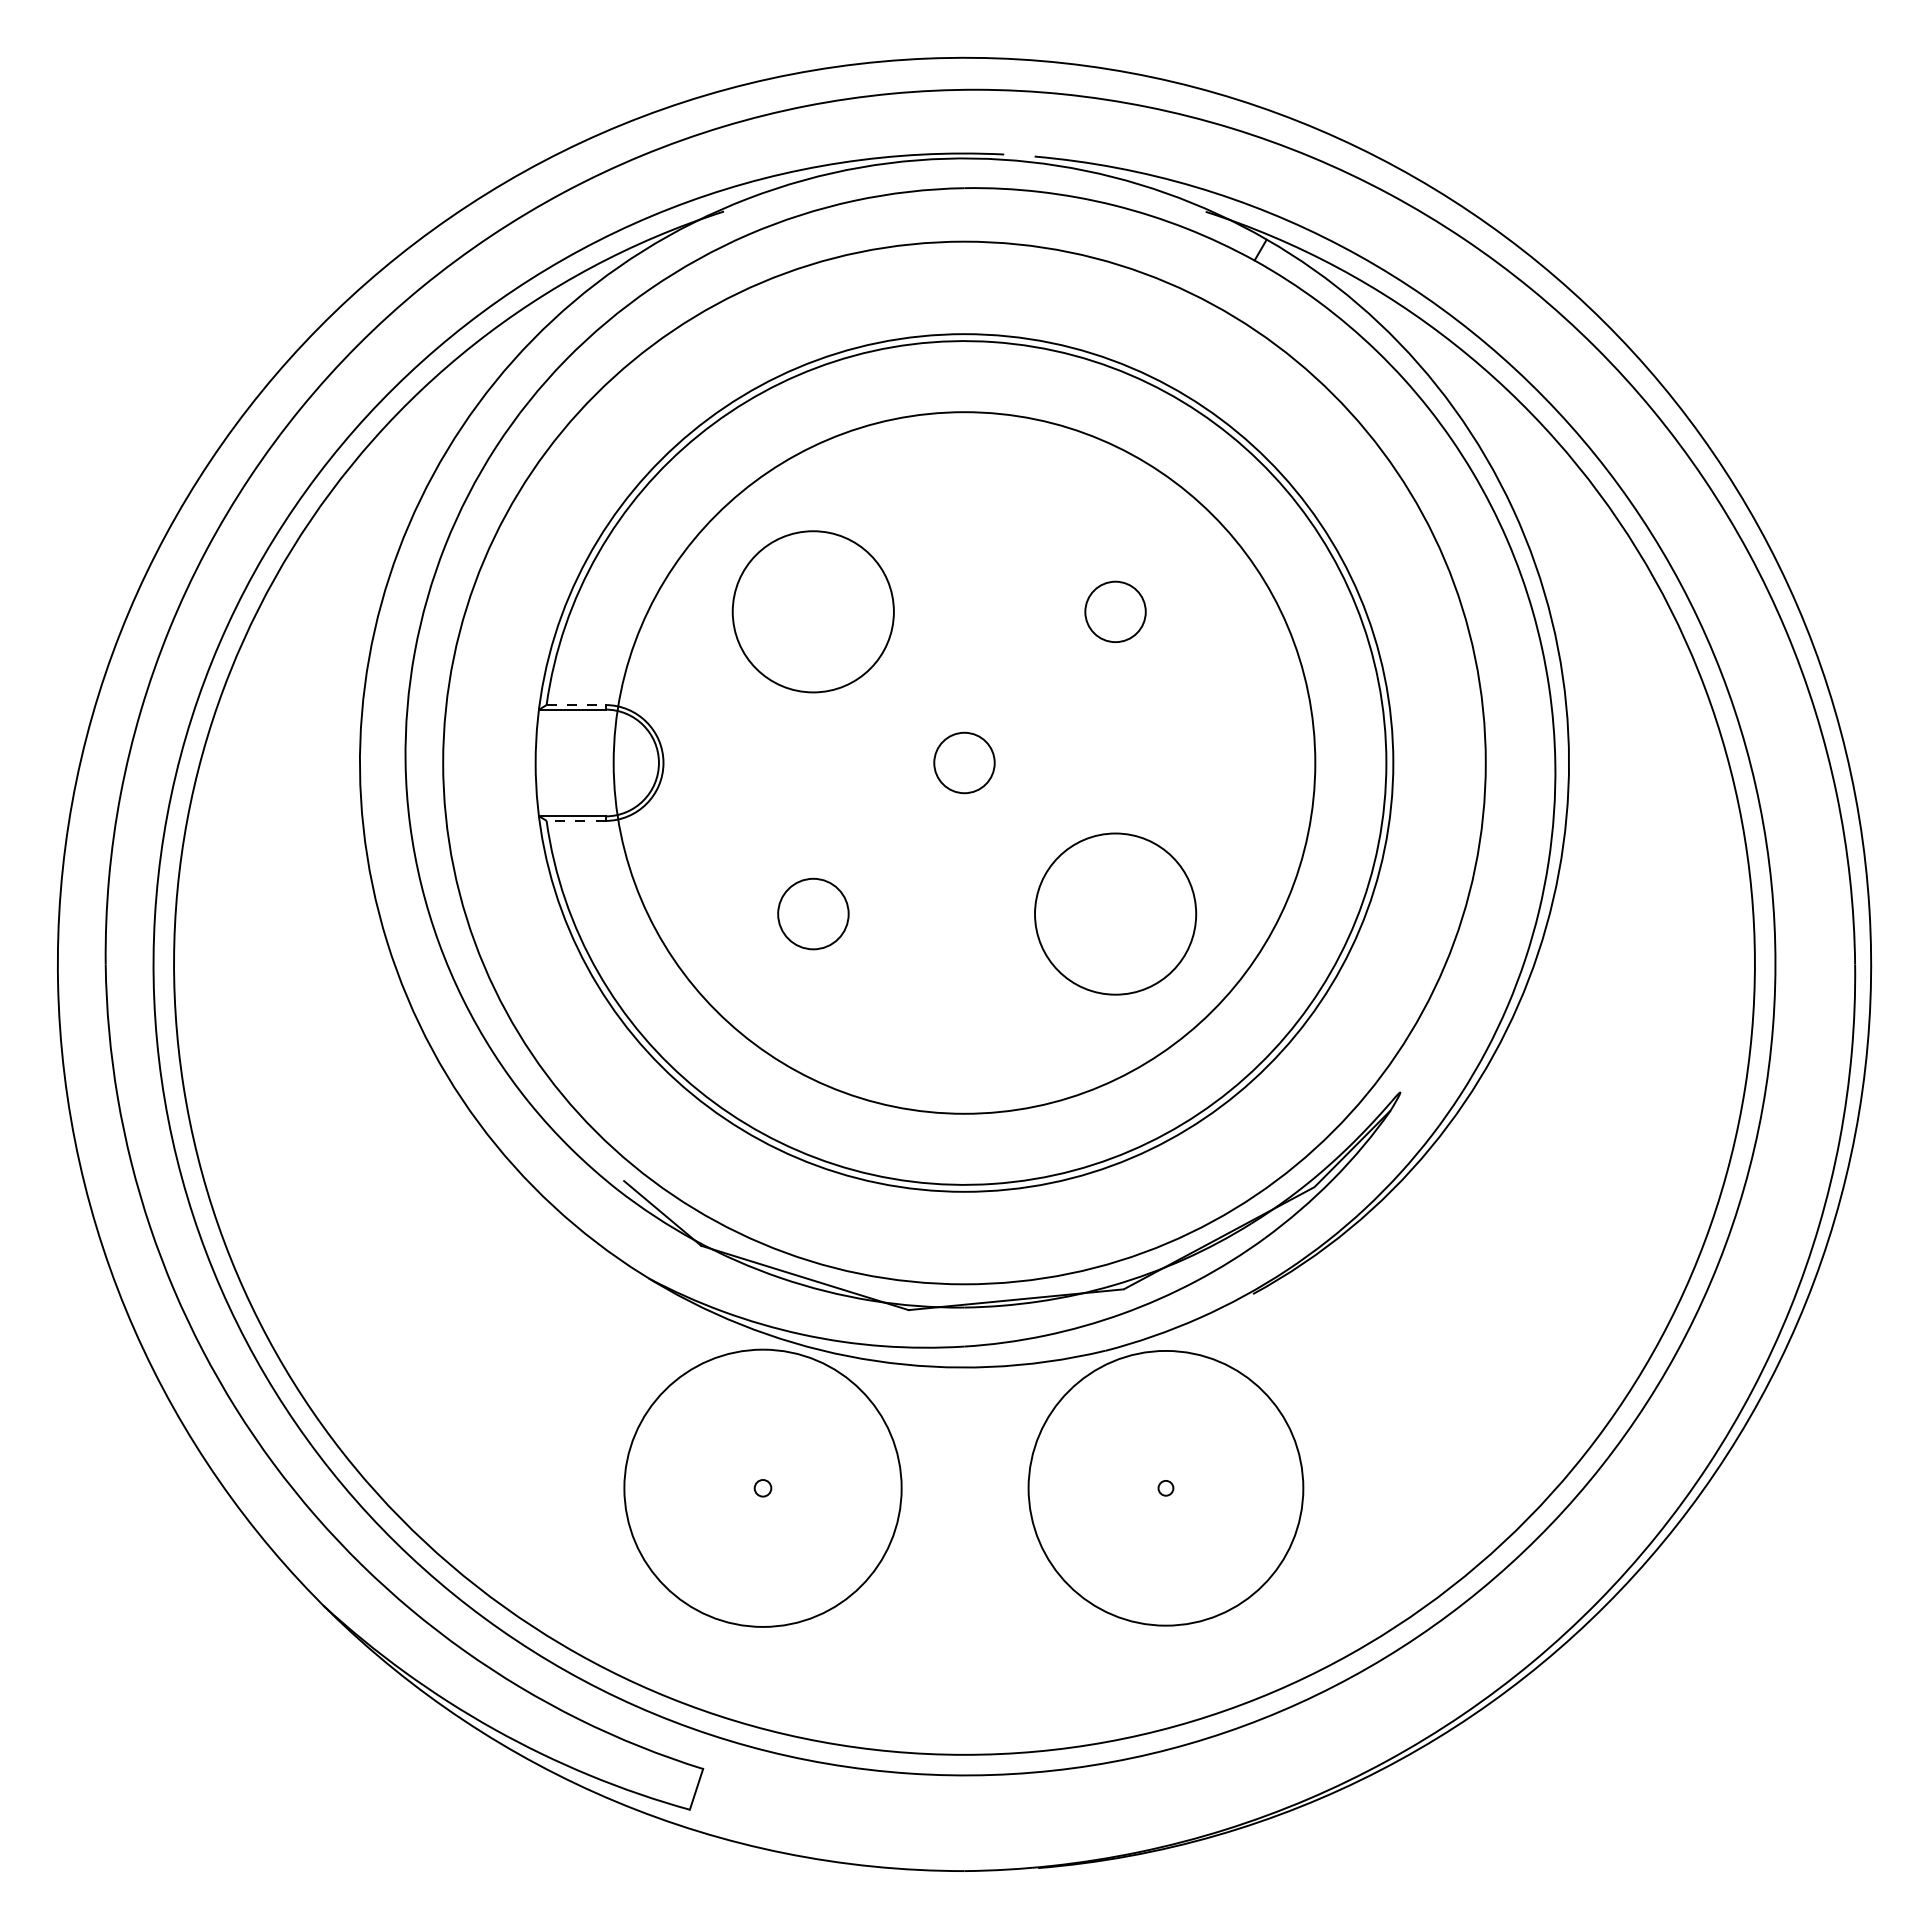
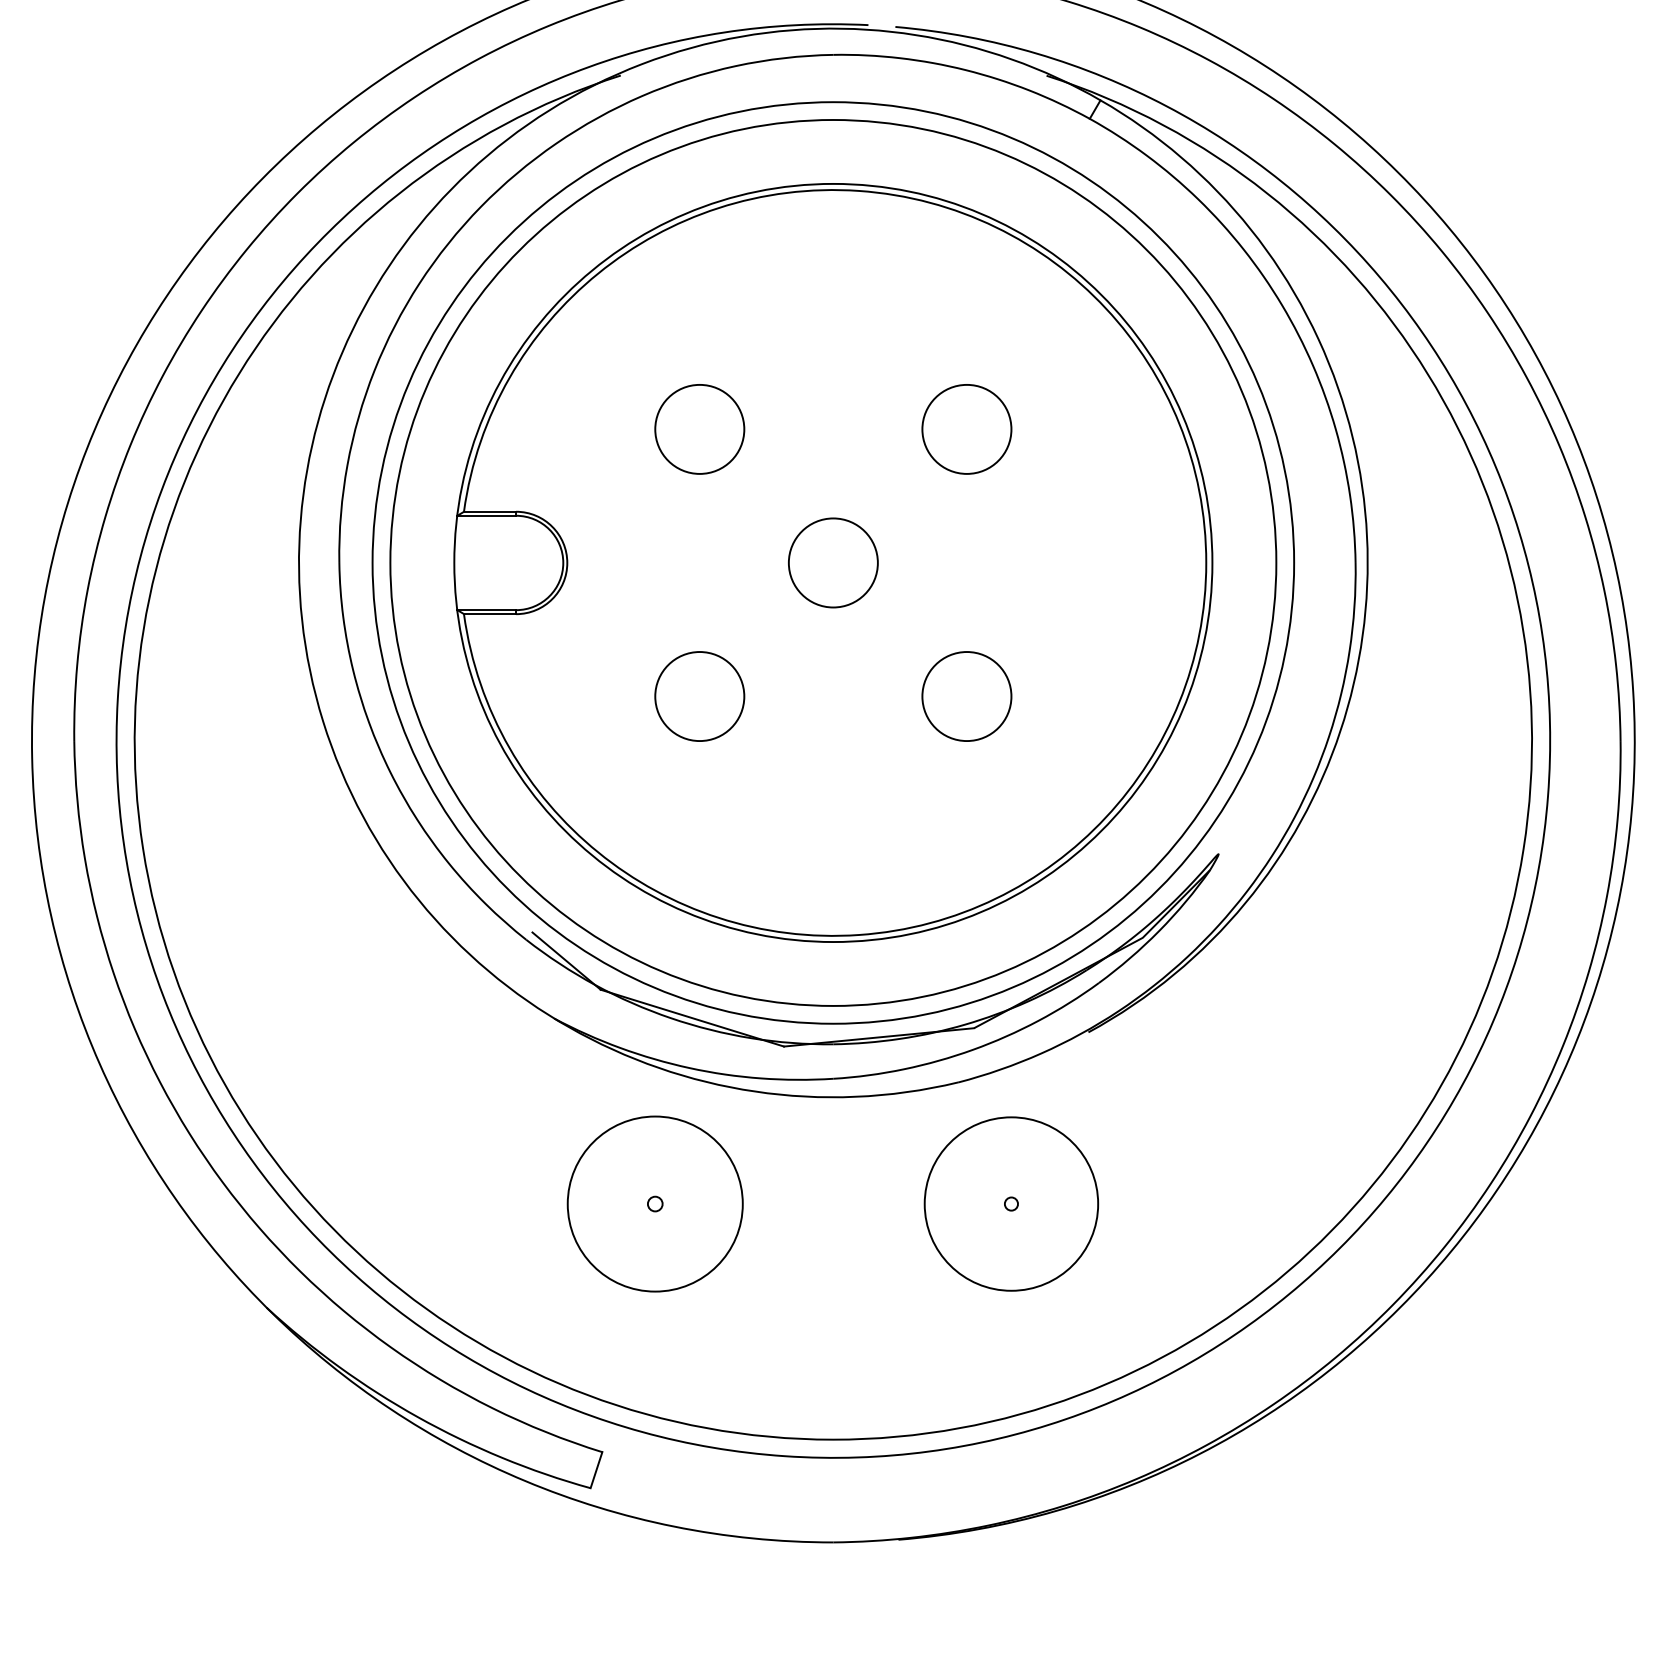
circle: (813, 611) -> (699, 429), size x0.62
circle: (1115, 611) -> (966, 429), size x1.67
line: (576, 705) -> (490, 512), dashed -> solid
circle: (964, 762) -> (833, 562), size x1.43
circle: (964, 762) -> (833, 562), size x1.67
line: (575, 820) -> (489, 613), dashed -> solid
circle: (813, 913) -> (699, 696), size x1.43
circle: (1115, 913) -> (966, 696), size x0.62
circle: (763, 1488) -> (655, 1204), size x0.71
circle: (1165, 1488) -> (1011, 1204), size x0.71

